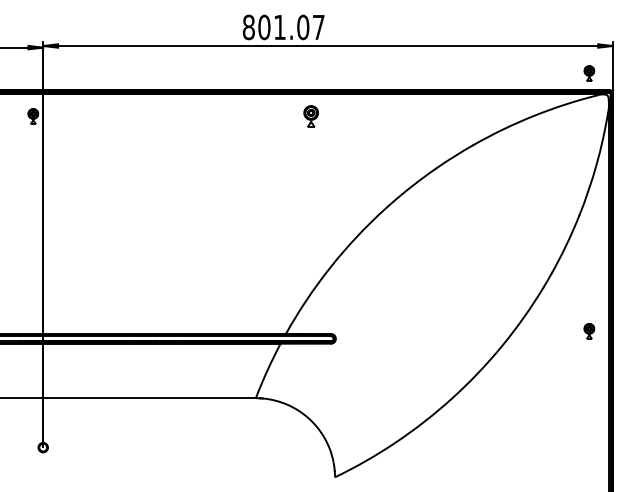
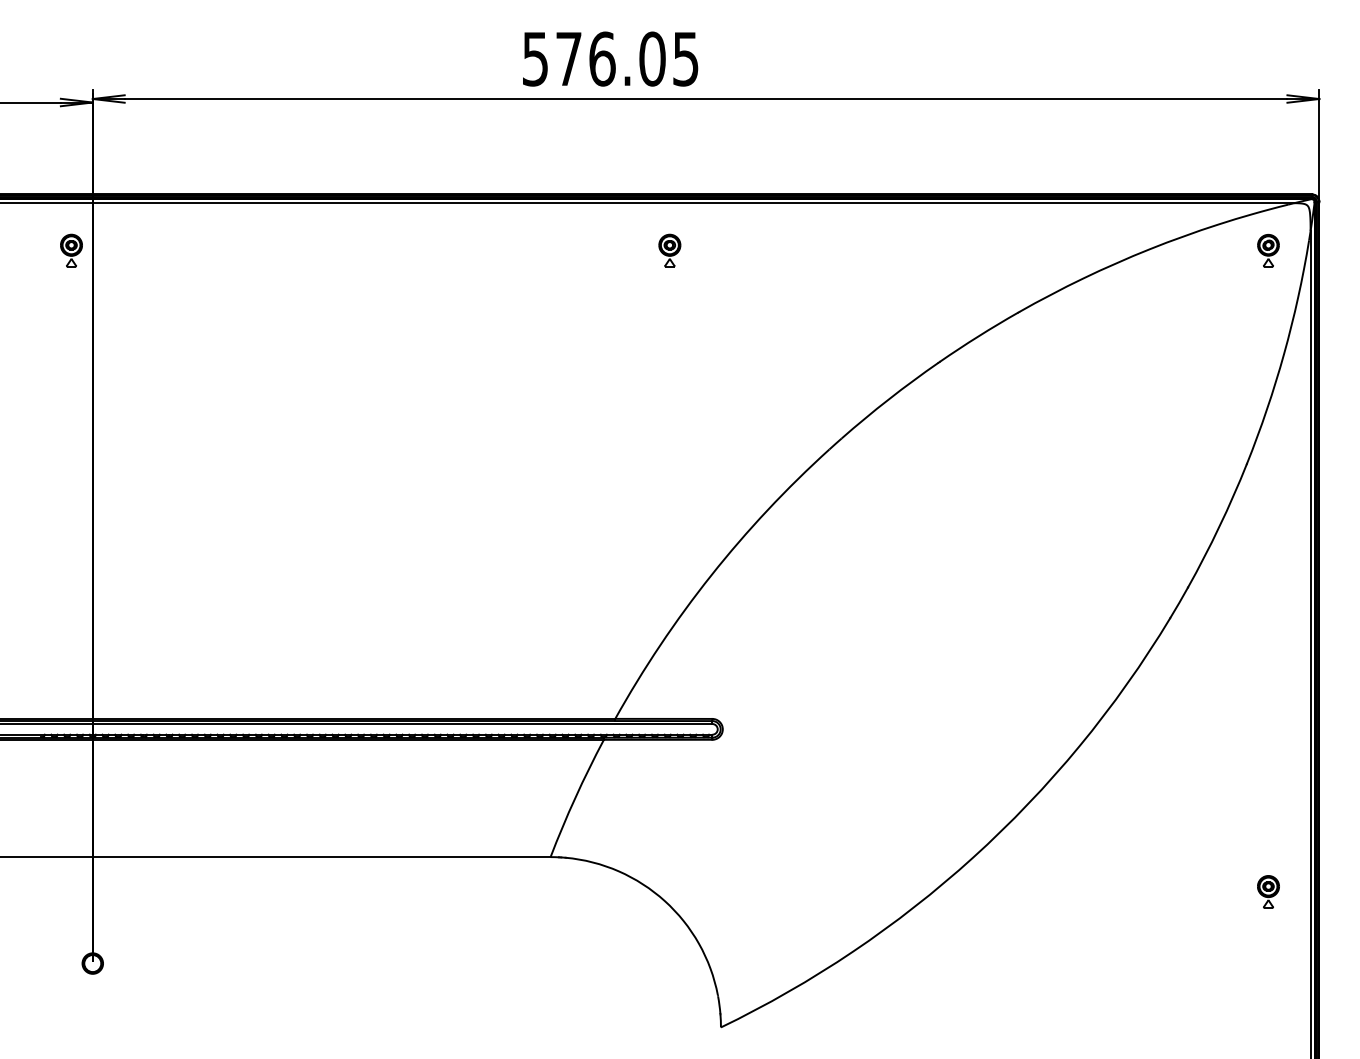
text: (283, 27) -> (610, 59), 801.07 -> 576.05
part: (589, 73) -> (1268, 250), moved
part: (311, 116) -> (670, 250), size x0.71
part: (589, 331) -> (1268, 892), moved

